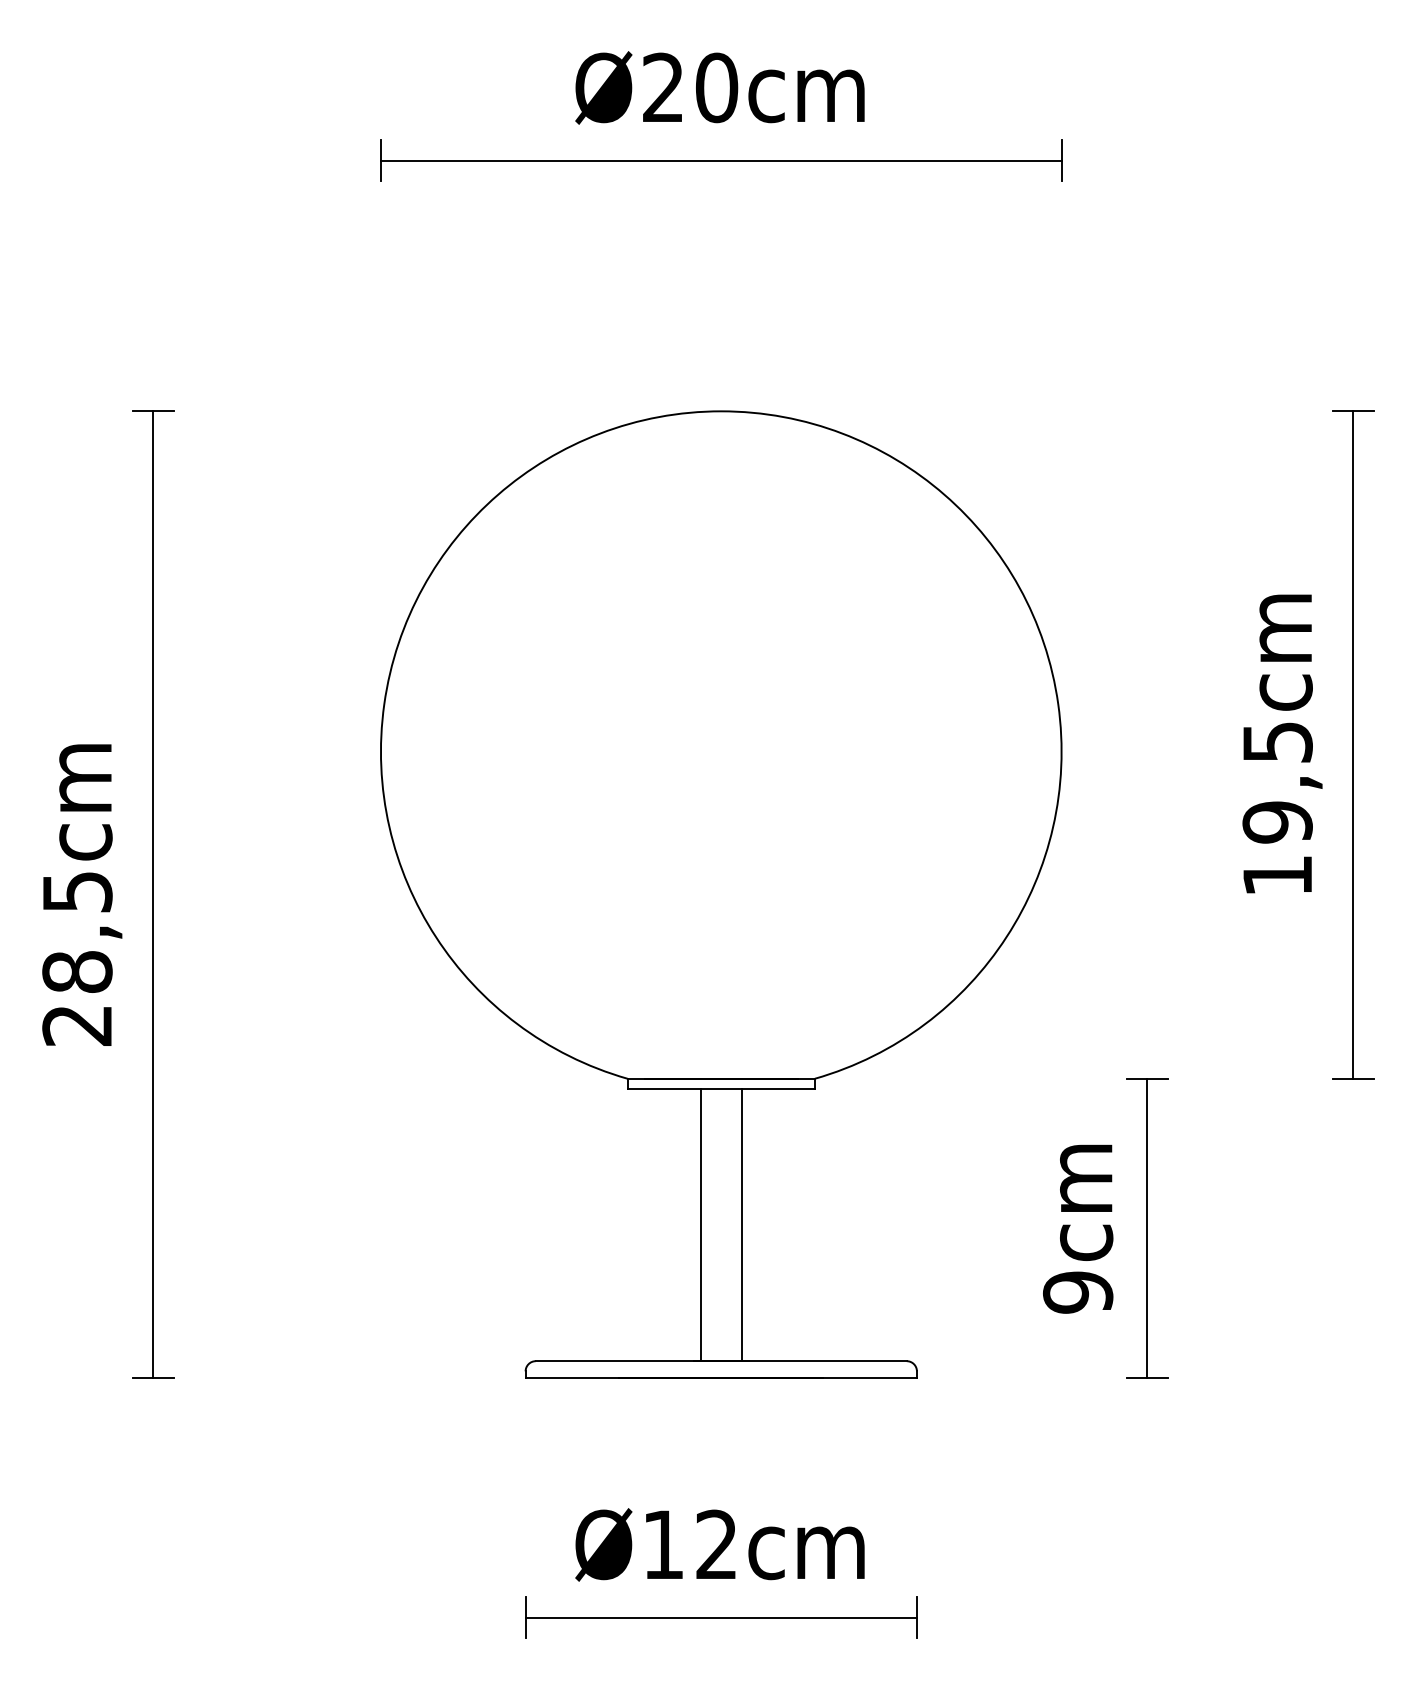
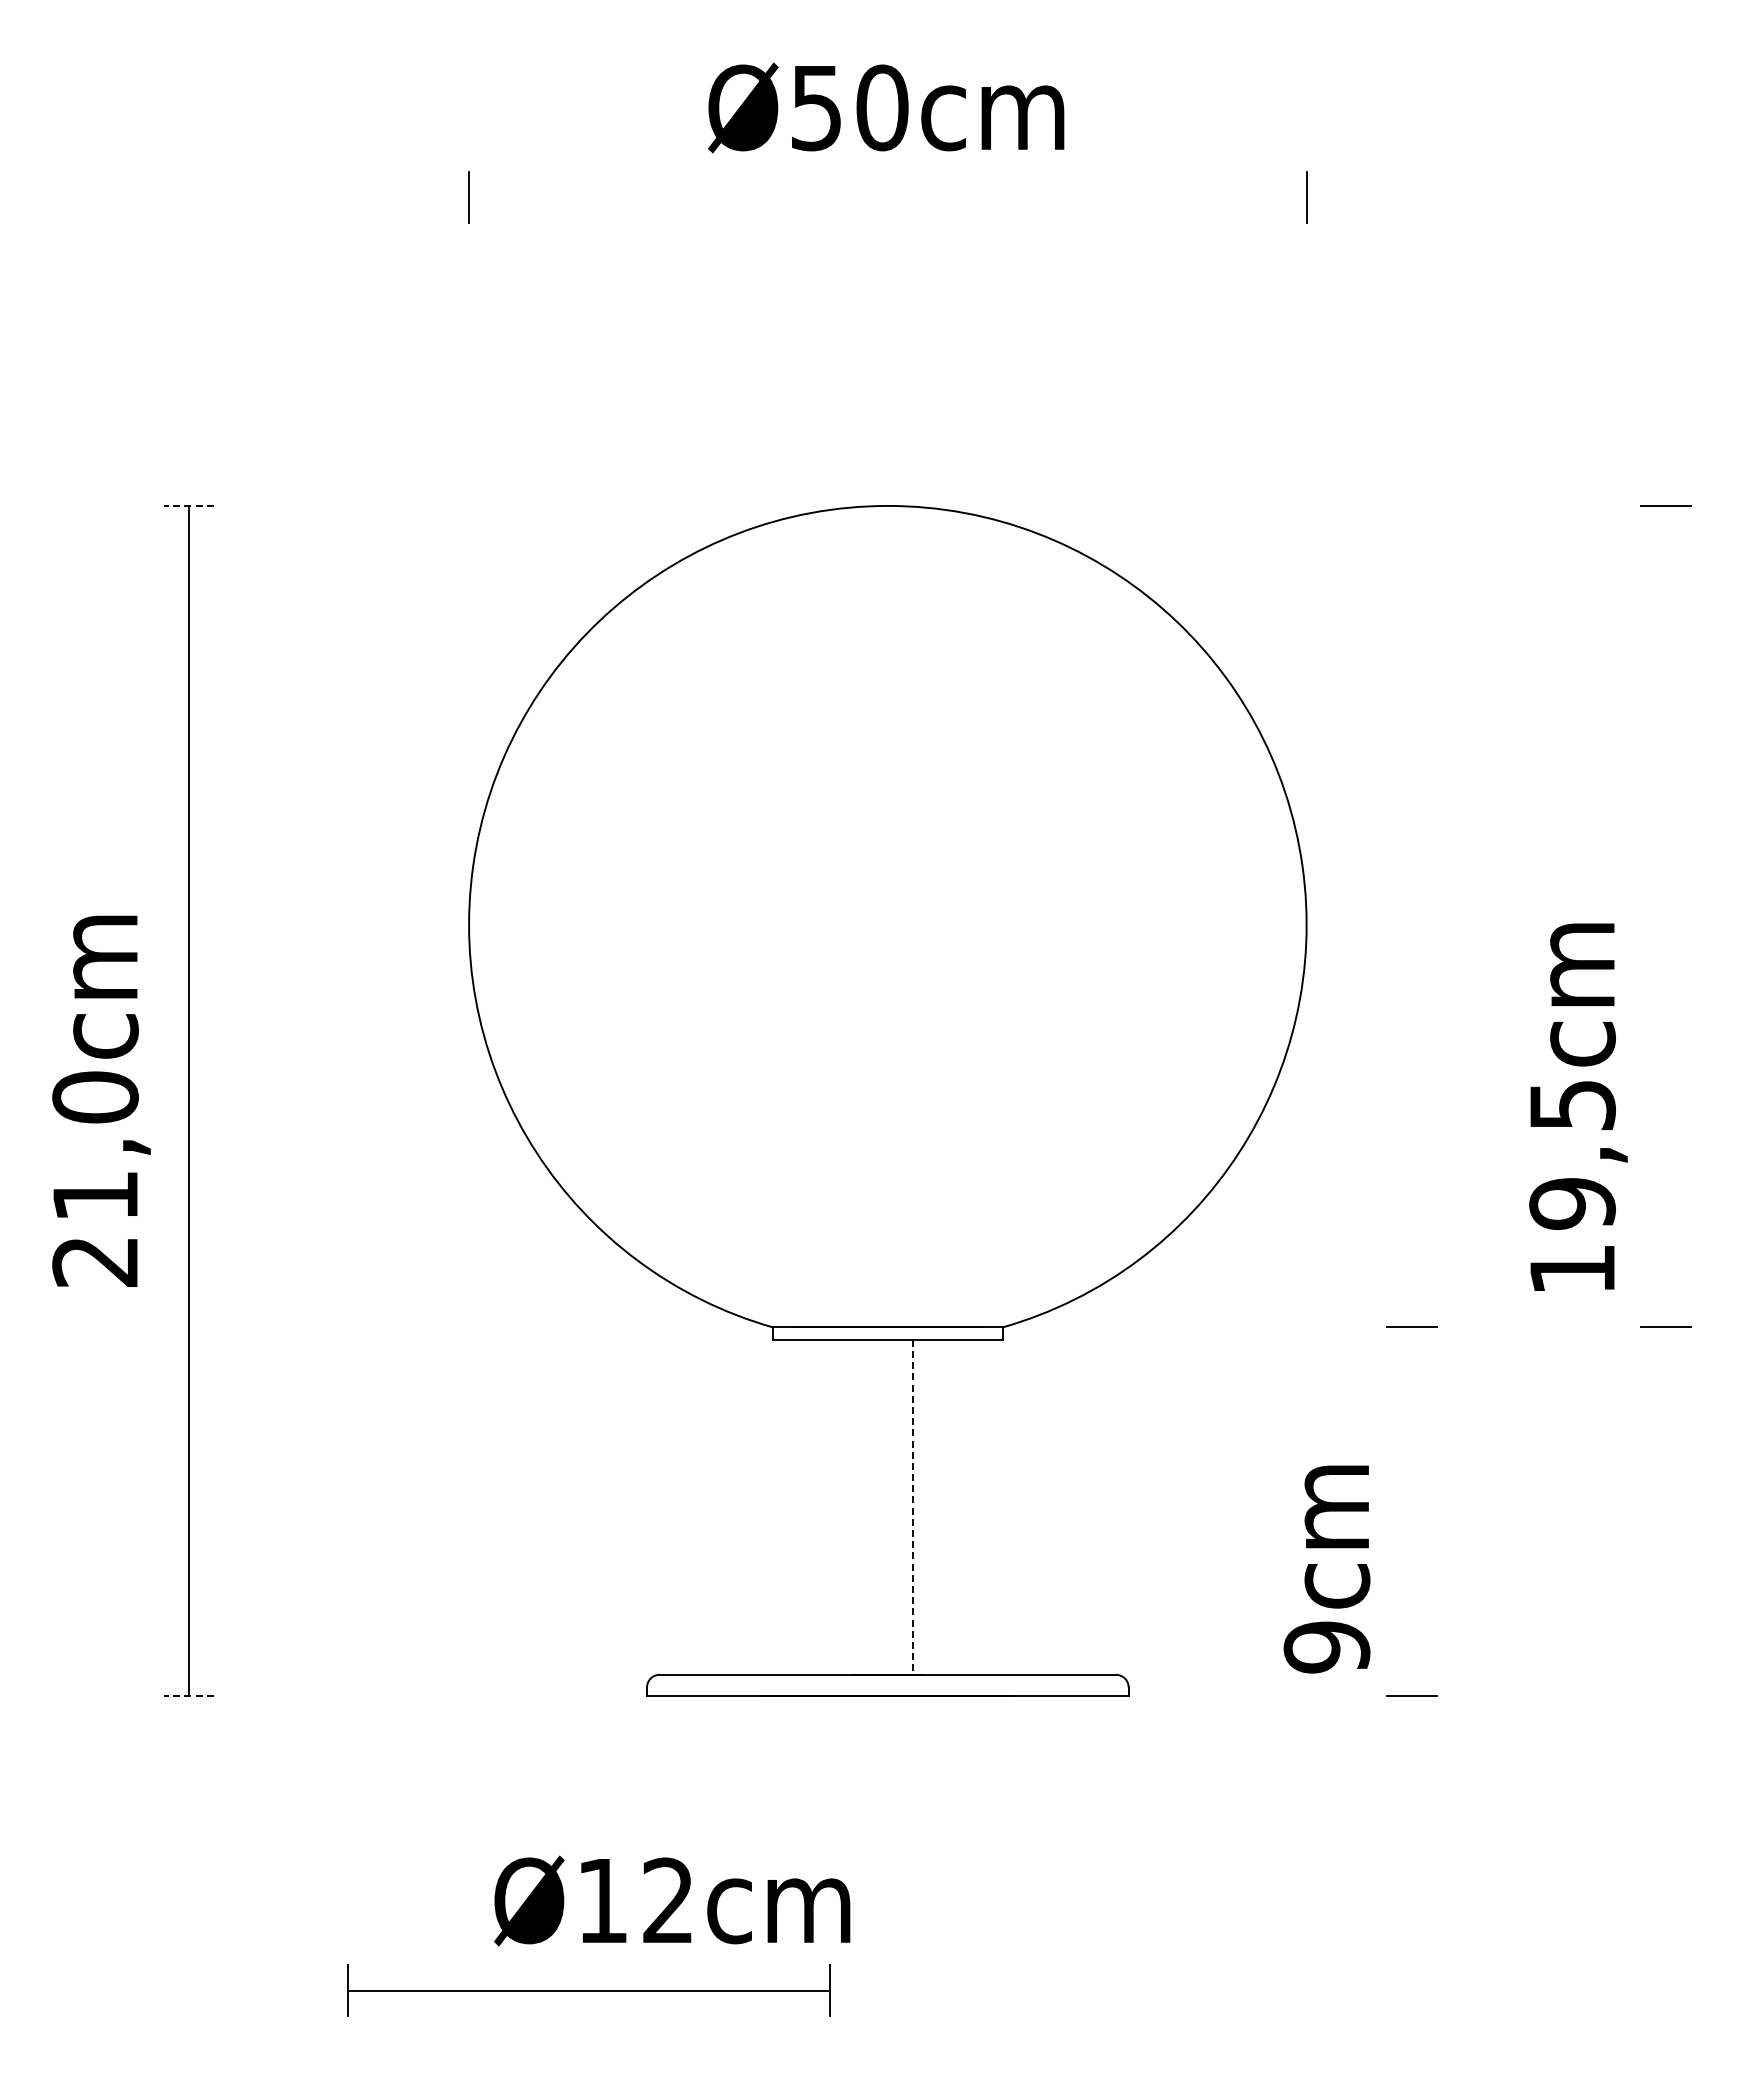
text: (662, 87) -> (815, 107), Ø20cm -> Ø50cm
line: (721, 160) -> (887, 197), removed
line: (152, 410) -> (188, 505), solid -> dashed
text: (1282, 743) -> (1578, 1106), moved
line: (1353, 744) -> (1665, 916), removed
text: (77, 931) -> (95, 1146), 28,5cm -> 21,0cm
line: (700, 1224) -> (862, 1506), removed
line: (741, 1225) -> (912, 1507), solid -> dashed
line: (1147, 1228) -> (1412, 1511), removed
text: (1077, 1229) -> (1326, 1569), moved
line: (152, 1377) -> (188, 1695), solid -> dashed
text: (720, 1544) -> (672, 1900), moved
part: (721, 1617) -> (588, 1990), moved

